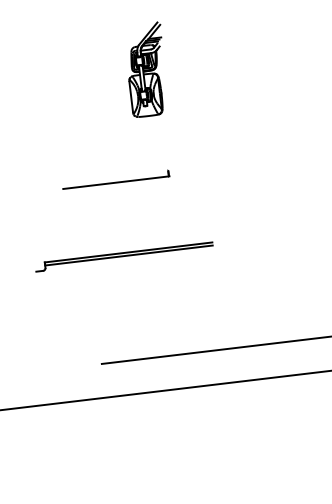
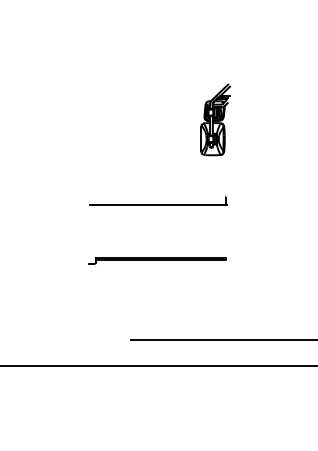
part: (146, 69) -> (215, 119), moved
part: (116, 179) -> (158, 200), size x1.67

